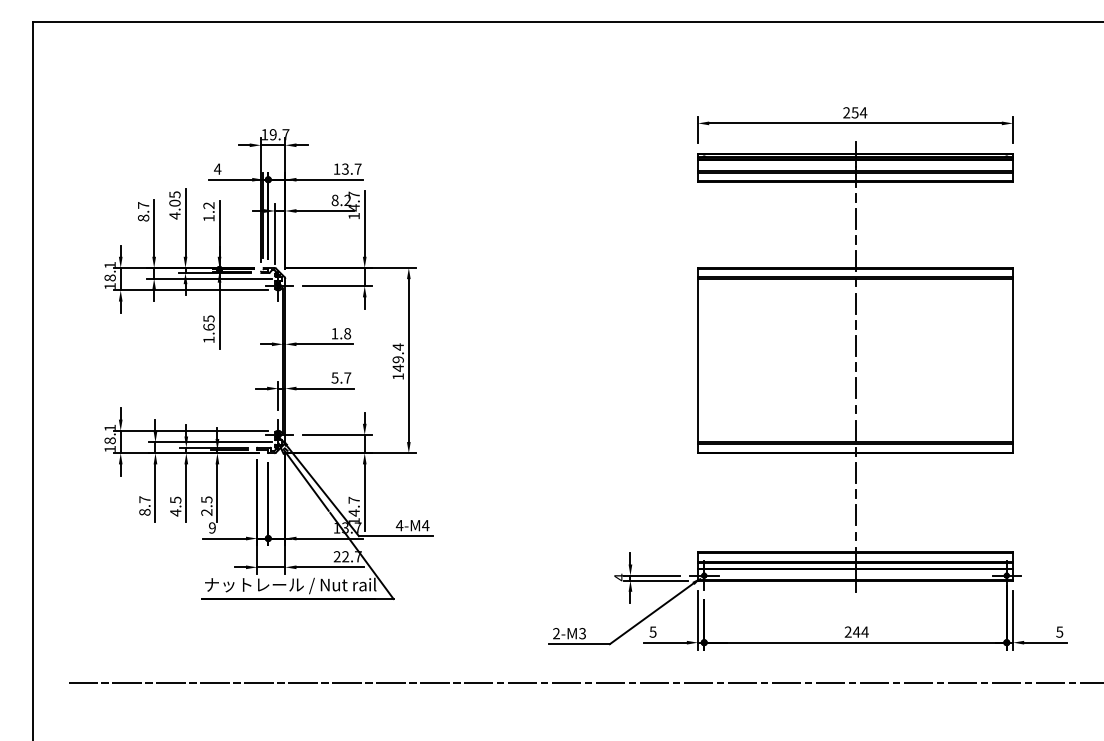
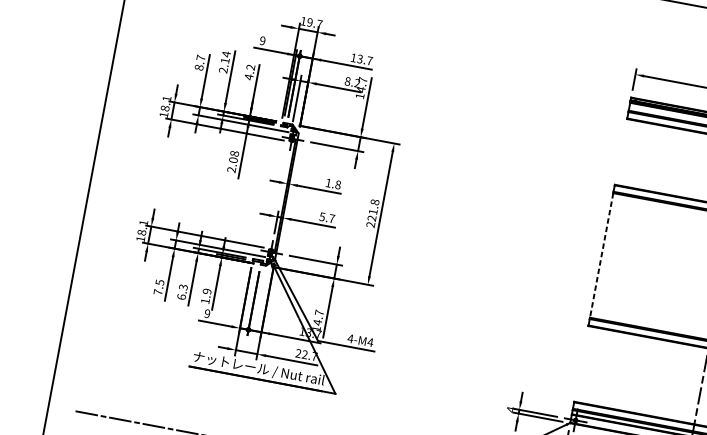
text: (217, 168) -> (262, 40), 4 -> 9
text: (174, 205) -> (224, 62), 4.05 -> 2.14
text: (208, 218) -> (248, 77), 1.2 -> 4.2
text: (208, 329) -> (232, 161), 1.65 -> 2.08
line: (698, 360) -> (602, 255), solid -> dashed
text: (397, 361) -> (372, 213), 149.4 -> 221.8
text: (144, 505) -> (158, 286), 8.7 -> 7.5
text: (206, 505) -> (206, 295), 2.5 -> 1.9
text: (175, 506) -> (182, 292), 4.5 -> 6.3

